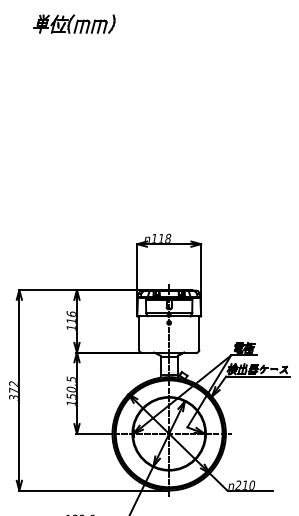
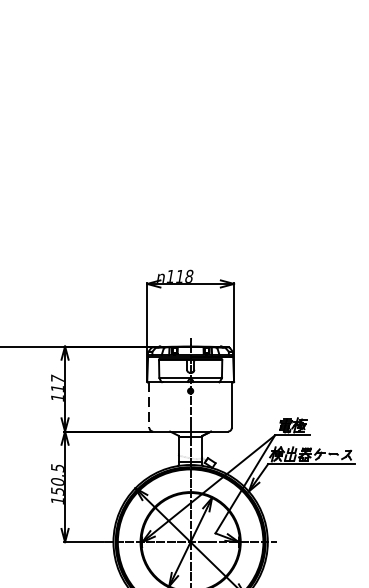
text: (70, 313) -> (56, 378), 116 -> 117
line: (138, 333) -> (148, 405), solid -> dashed

